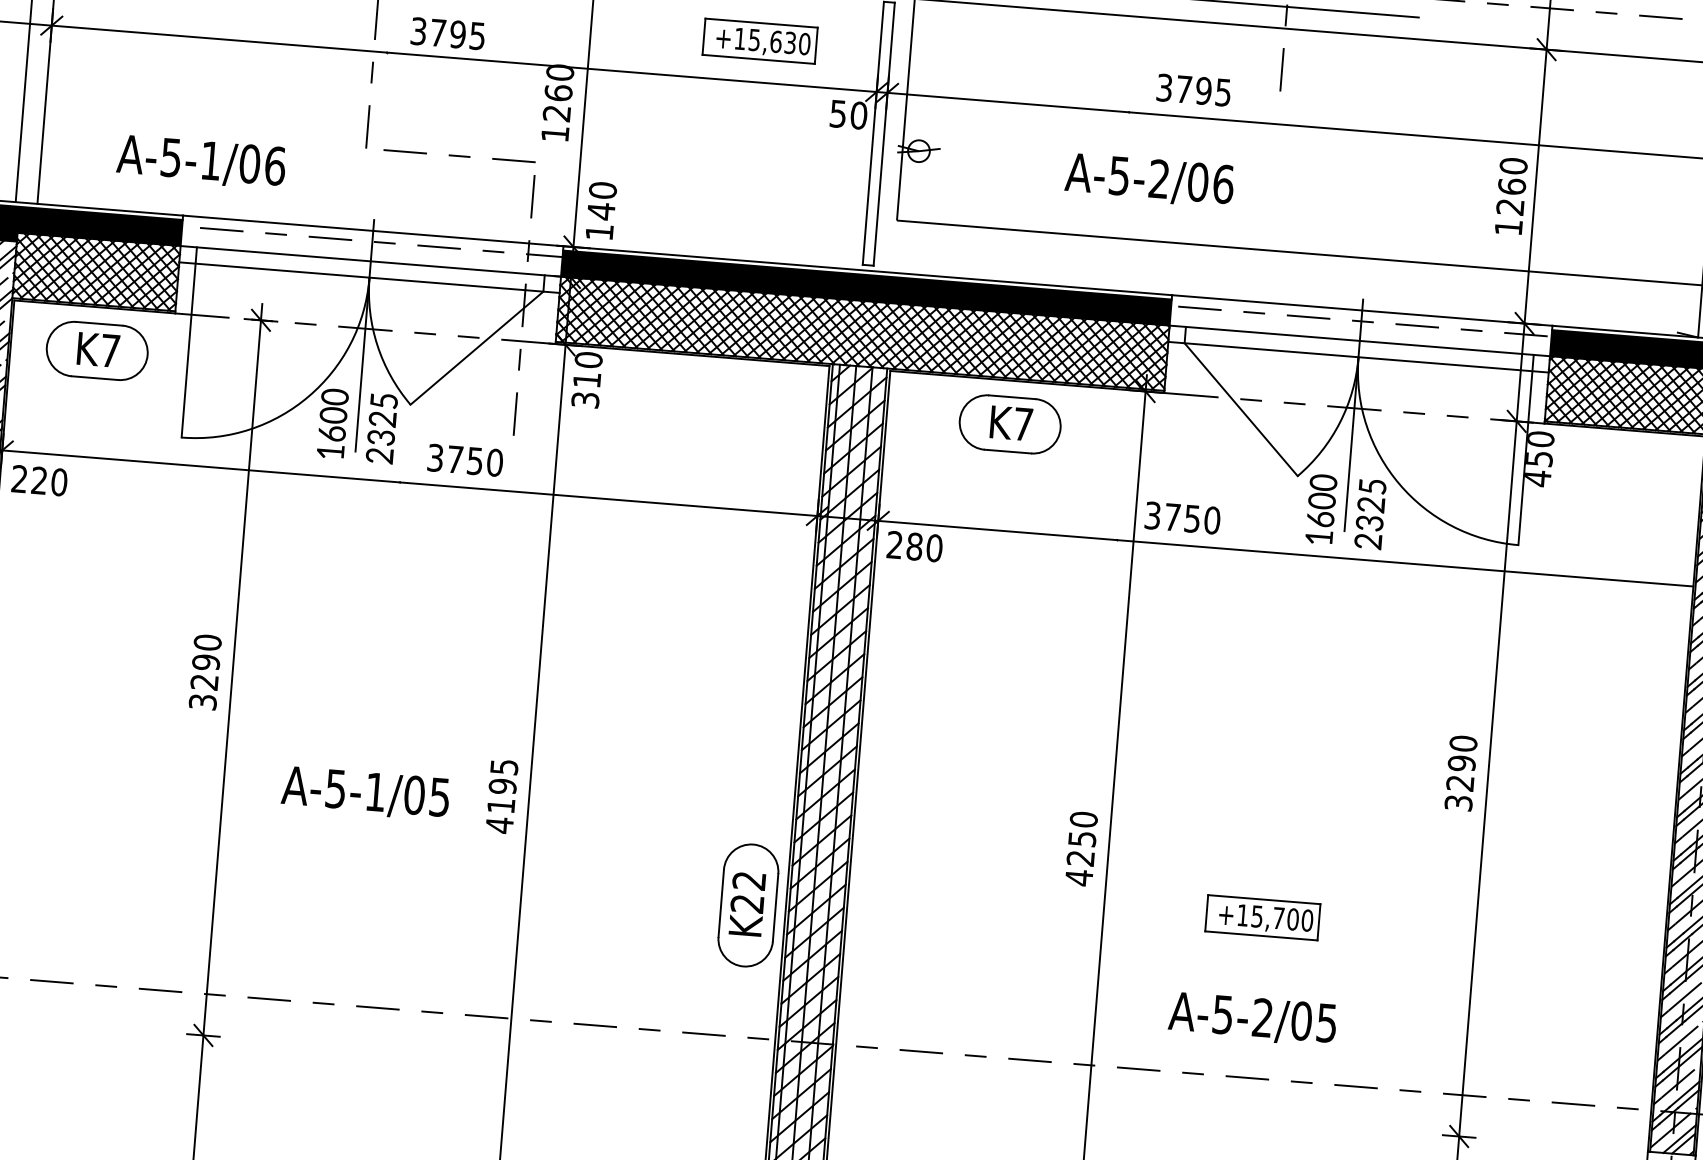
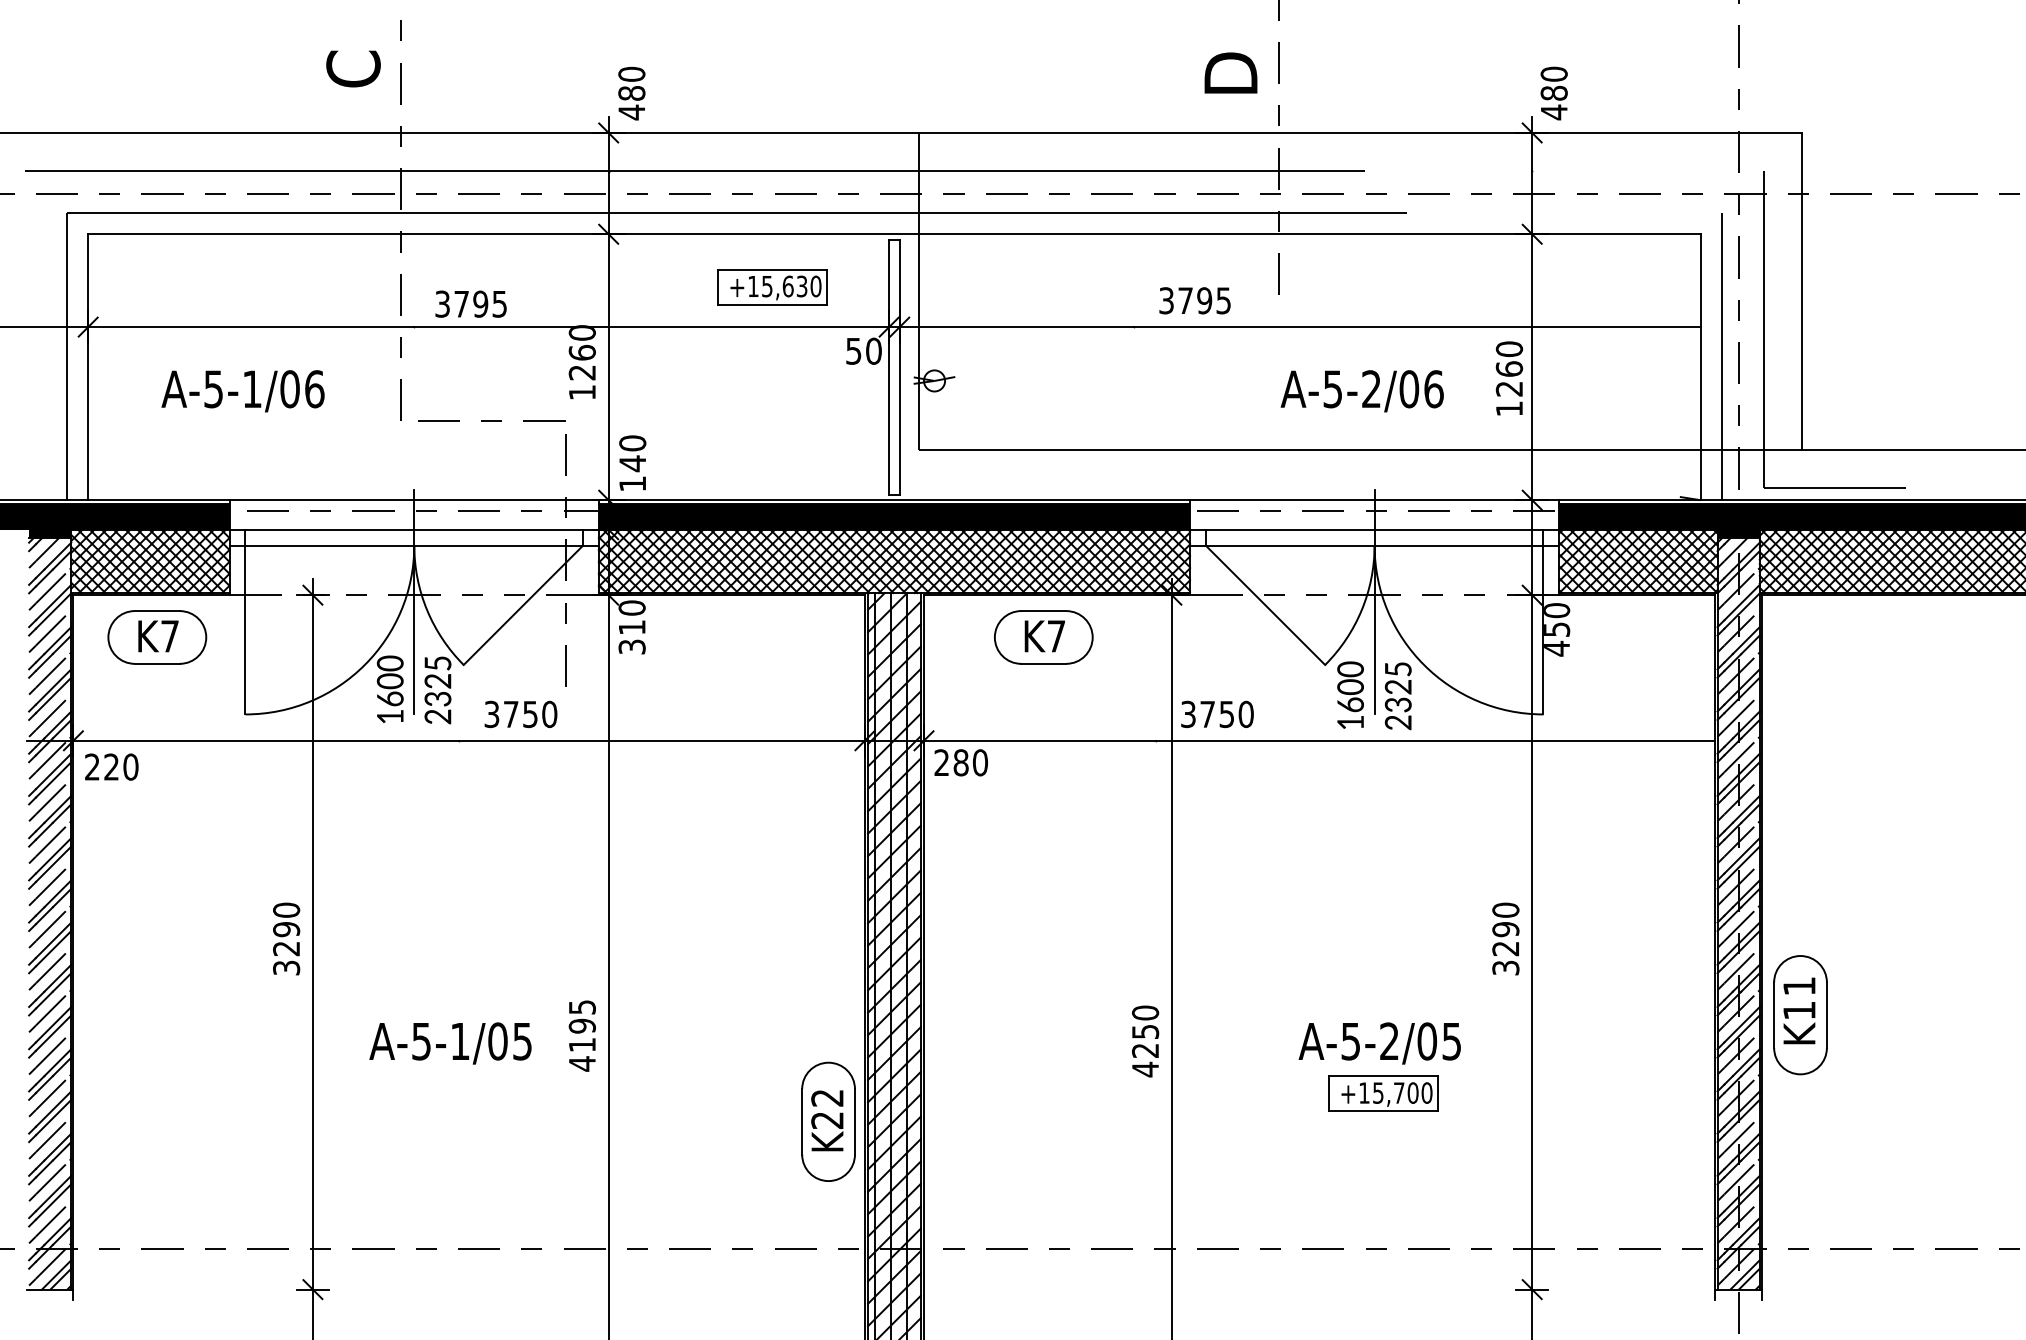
text: (200, 162) -> (242, 391), moved
text: (1148, 180) -> (1361, 391), moved
part: (1262, 917) -> (1383, 1093), moved
text: (1252, 1019) -> (1379, 1043), moved

